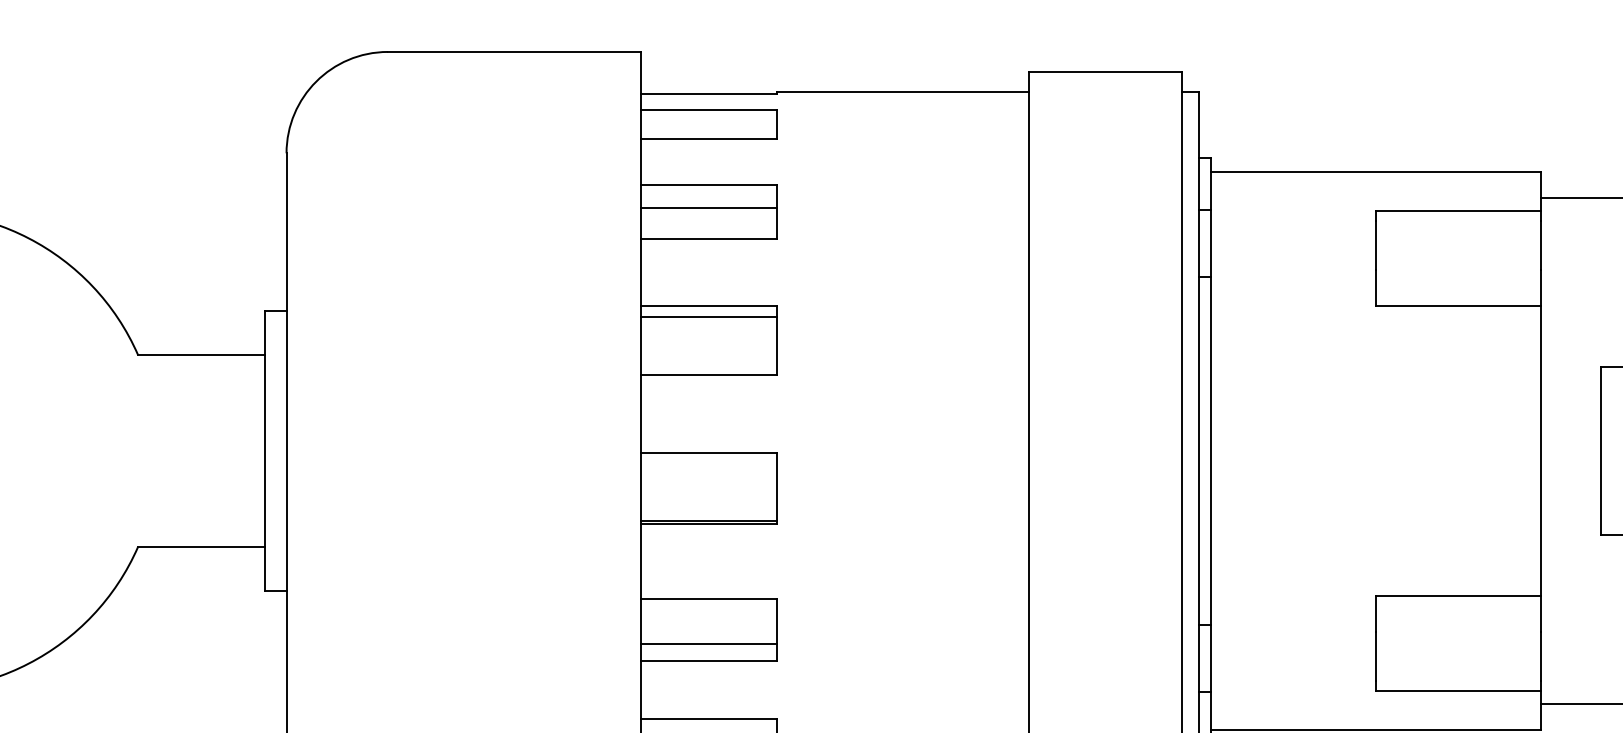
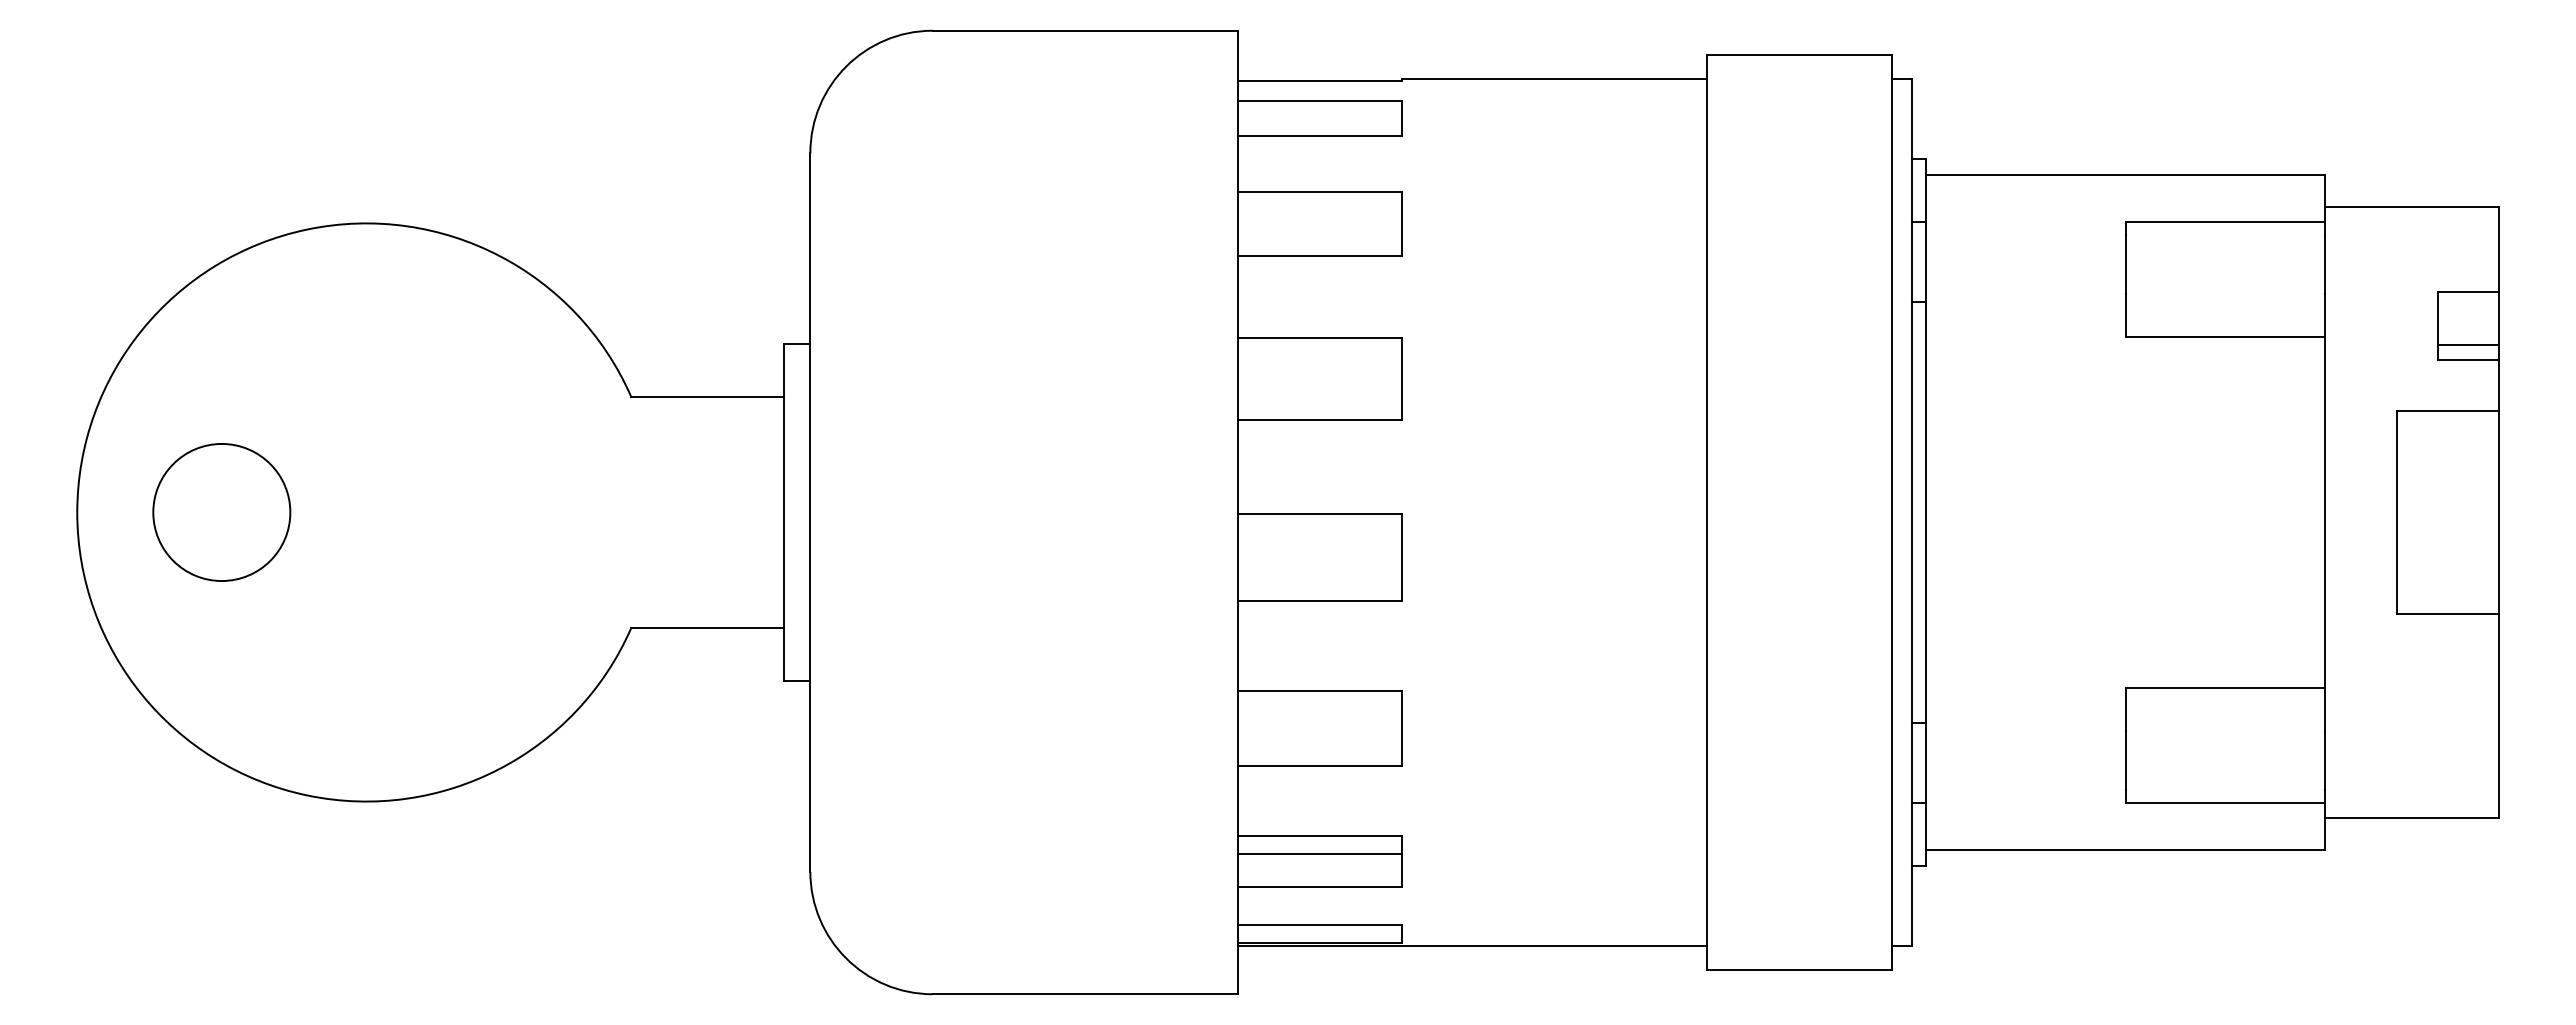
line: (709, 208) -> (1320, 219), removed
line: (709, 316) -> (1320, 350), removed
line: (709, 520) -> (1320, 596), removed
line: (709, 643) -> (1320, 745), removed

